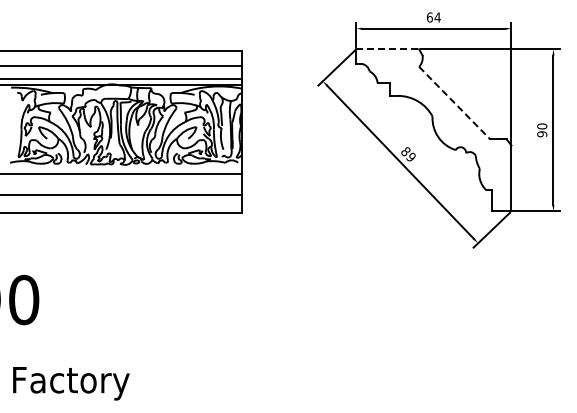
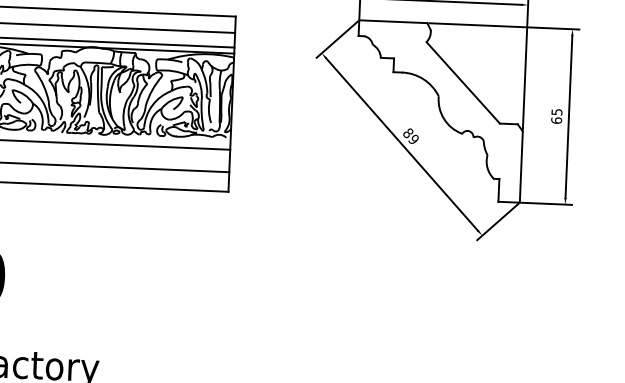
line: (388, 49) -> (394, 21), dashed -> solid
line: (454, 103) -> (463, 83), dashed -> solid
text: (542, 130) -> (557, 116), 90 -> 65

